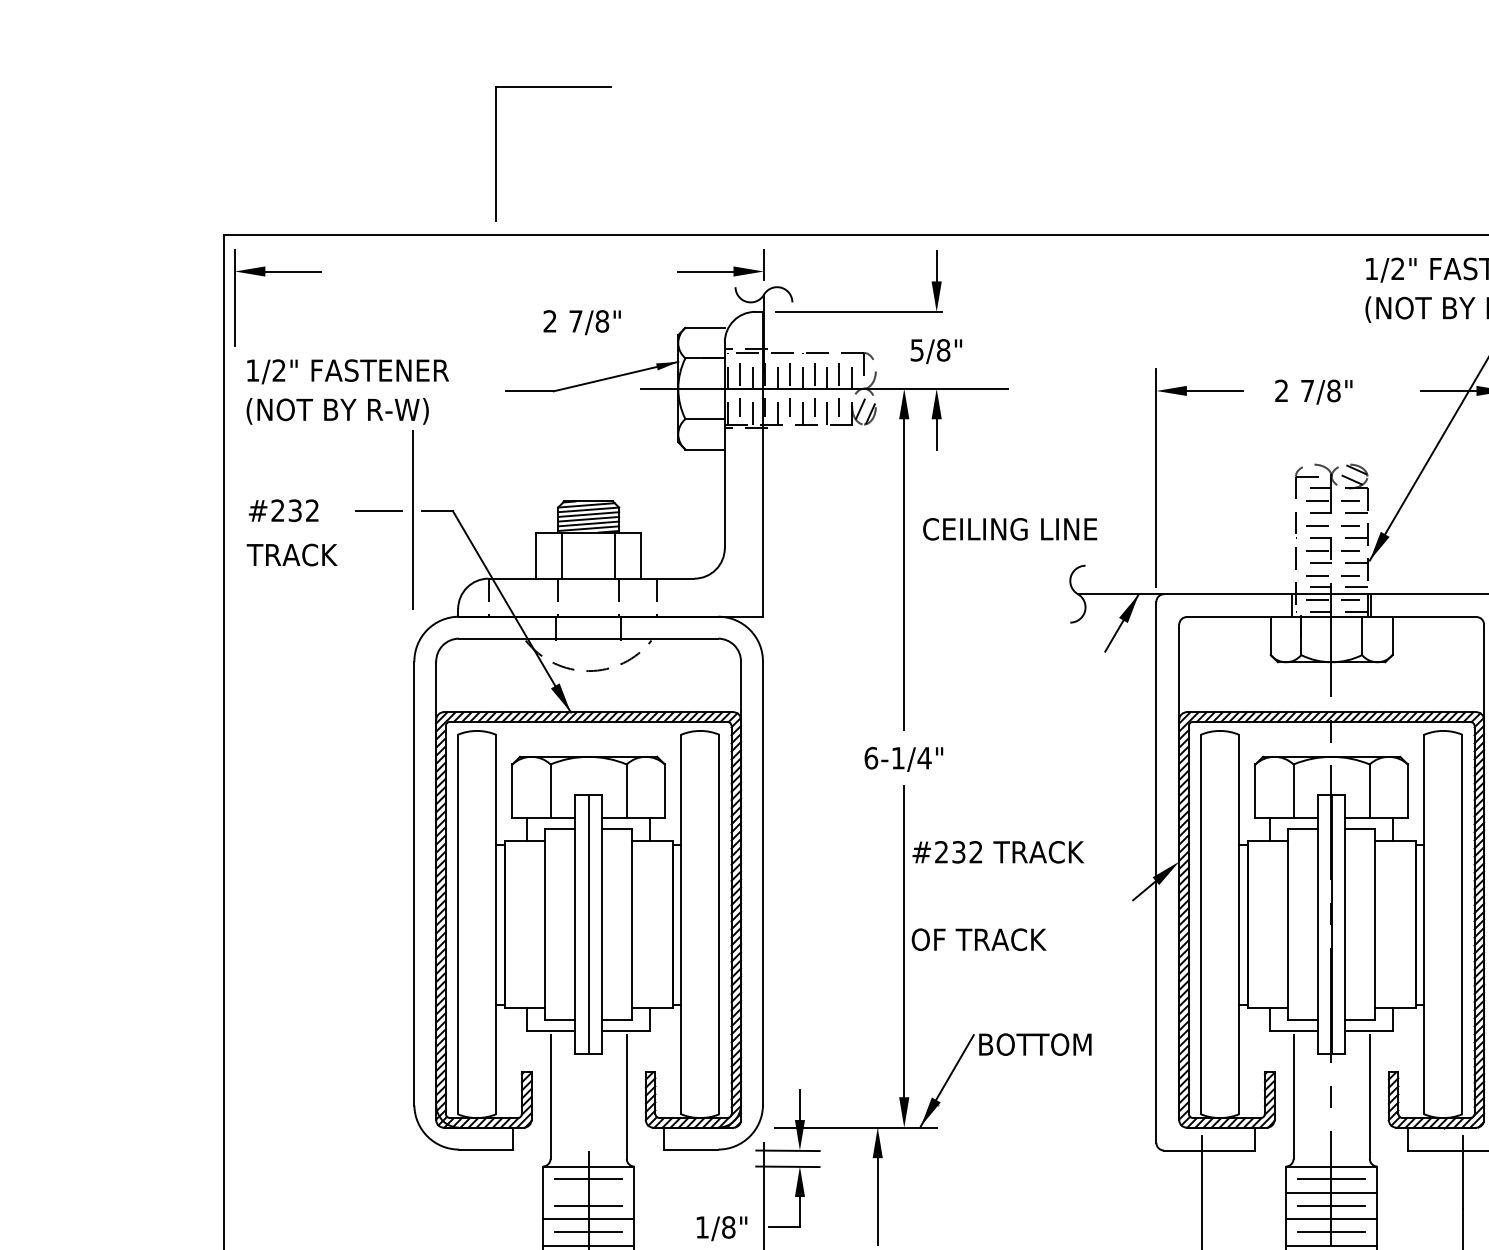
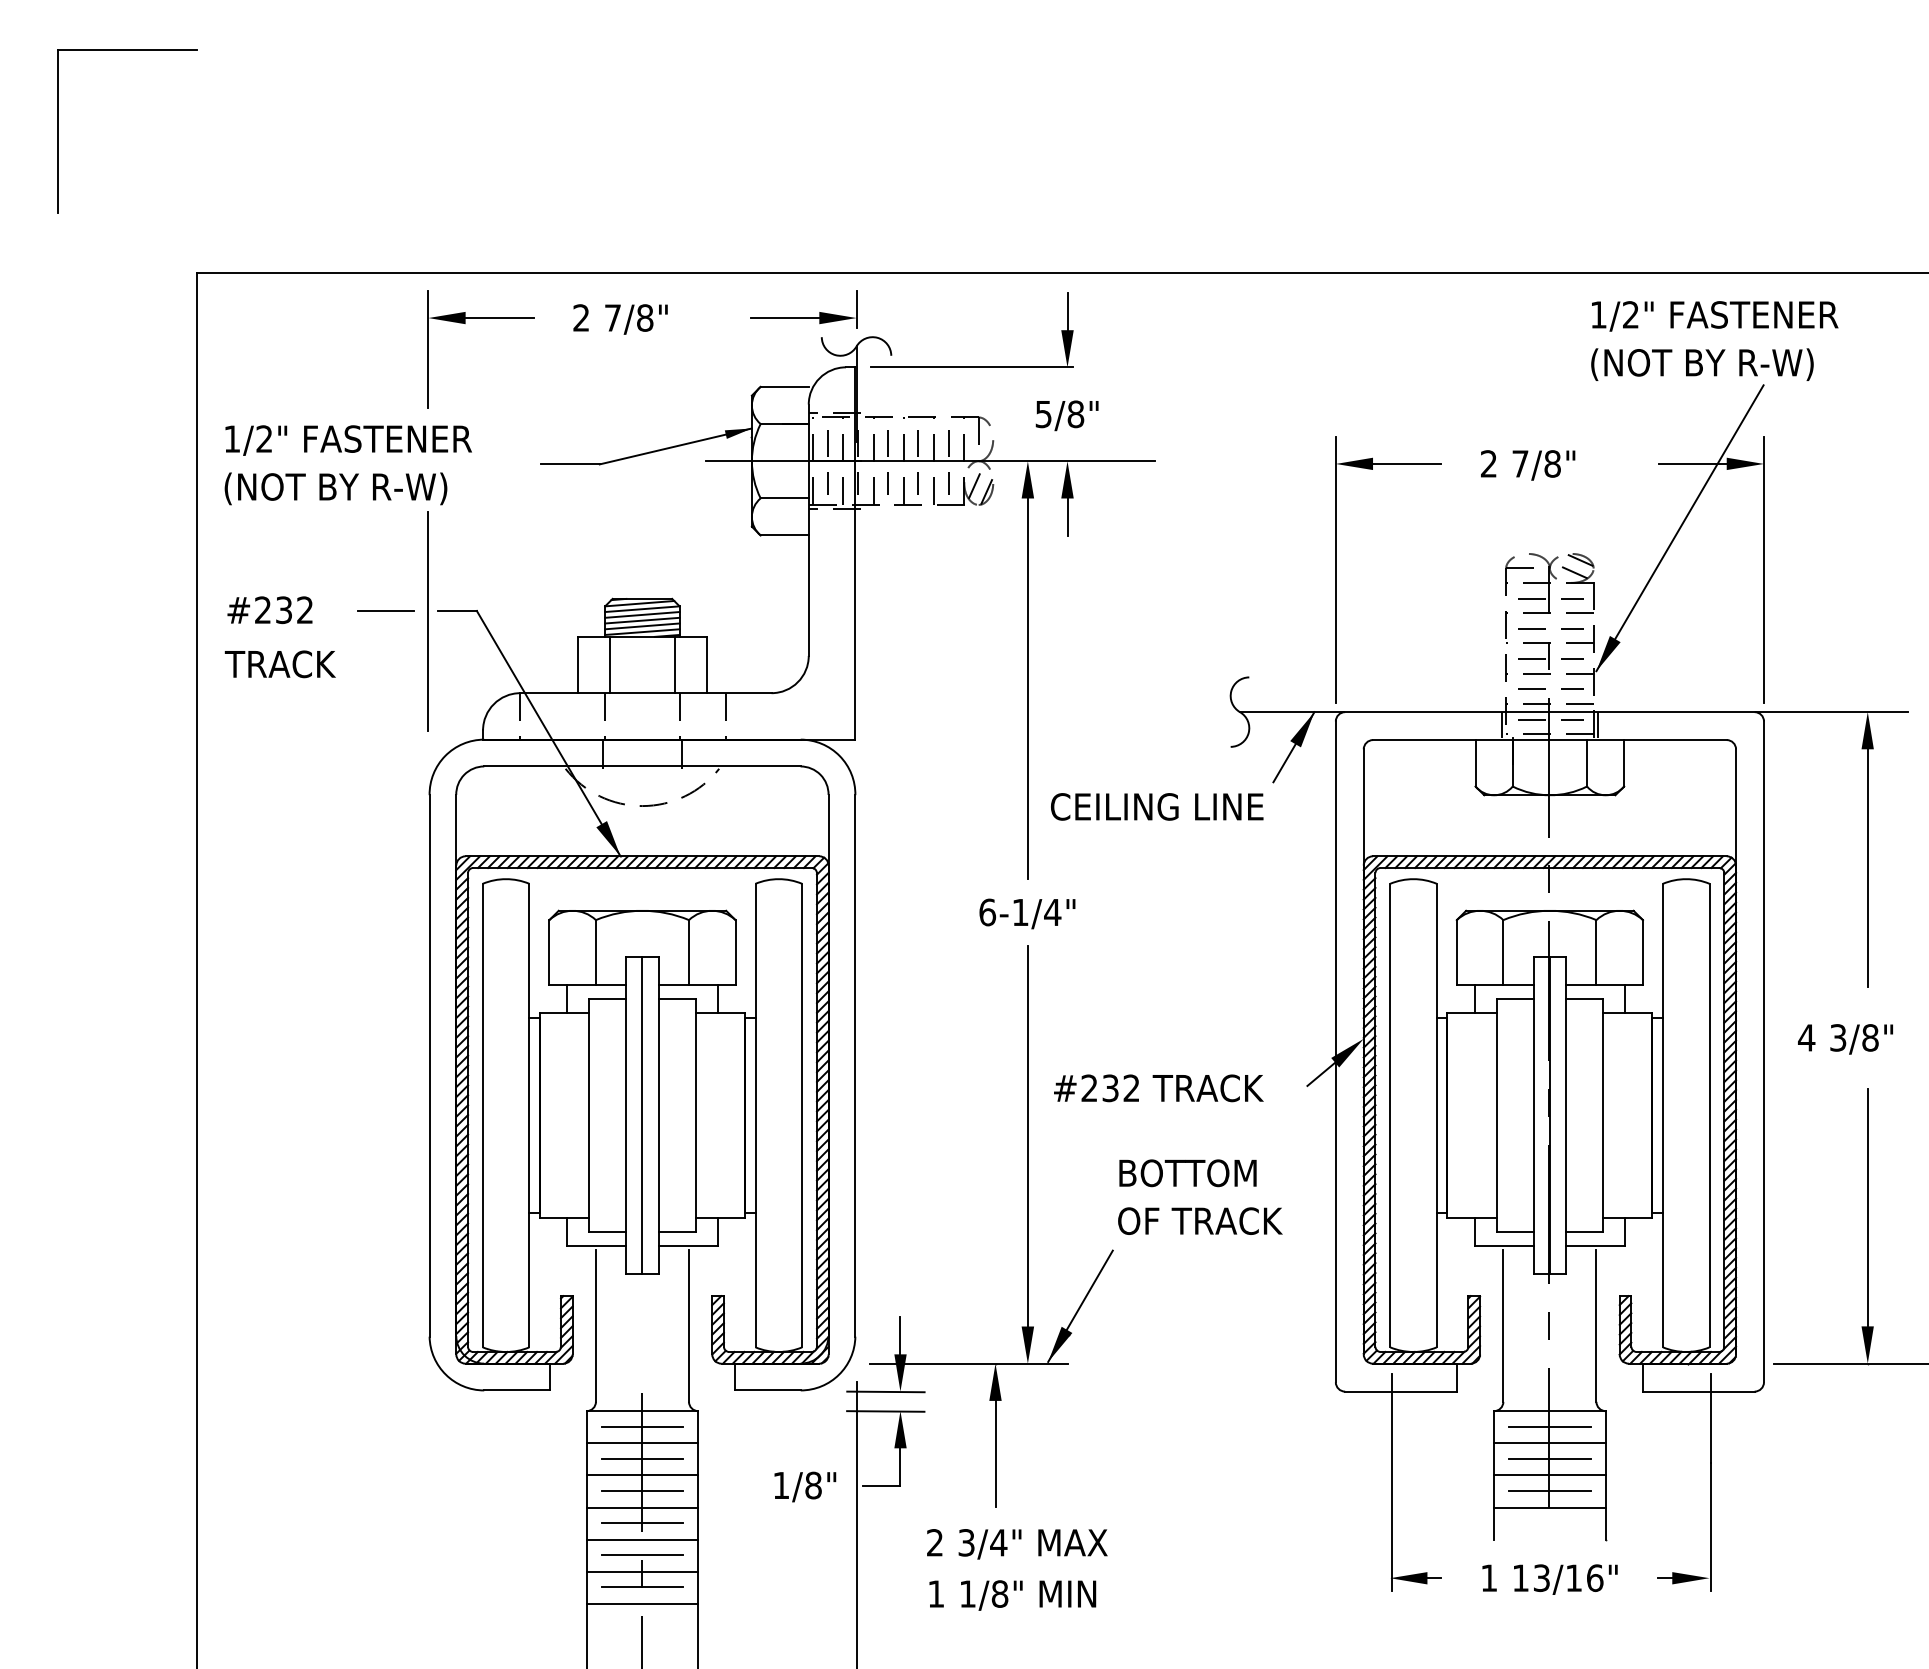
part: (496, 153) -> (58, 131), moved
part: (265, 276) -> (465, 324), moved
text: (582, 322) -> (620, 319), moved
text: (1010, 528) -> (1157, 806), moved
text: (998, 852) -> (1158, 1088), moved
text: (979, 939) -> (1200, 1220), moved
text: (1034, 1044) -> (1187, 1173), moved
line: (588, 1193) -> (642, 1443), added

